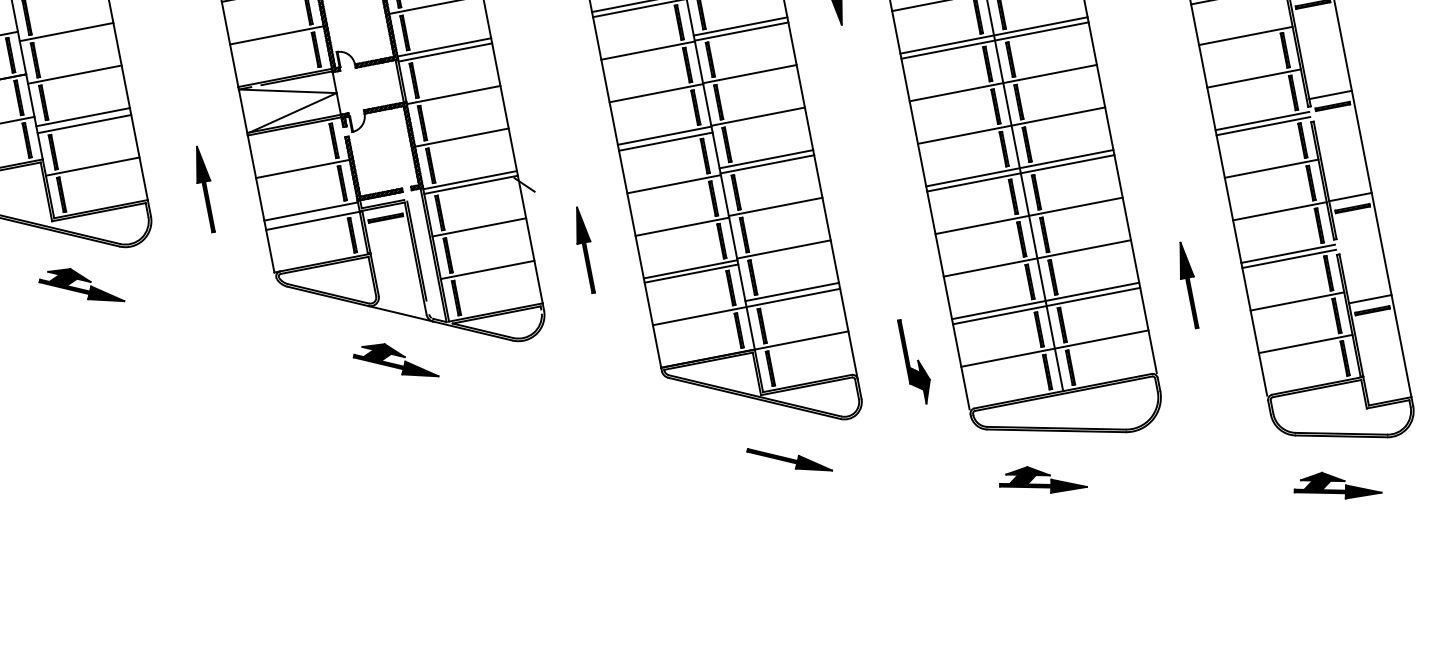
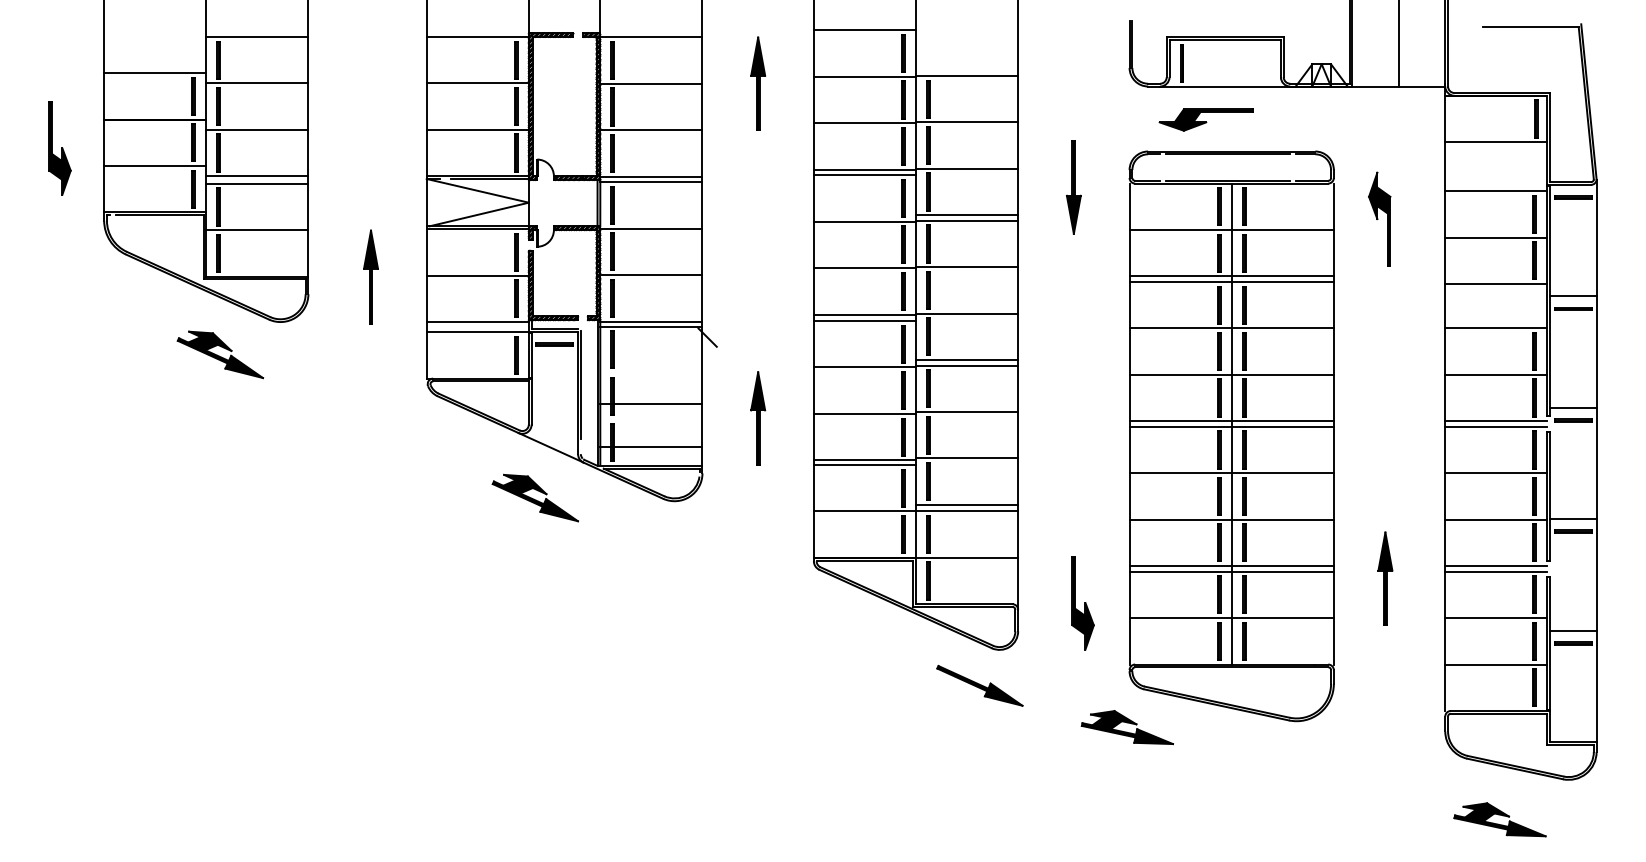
line: (479, 227) -> (651, 404), moved
line: (487, 269) -> (651, 447), moved
part: (789, 459) -> (979, 685), moved
part: (1041, 480) -> (1126, 727), moved

